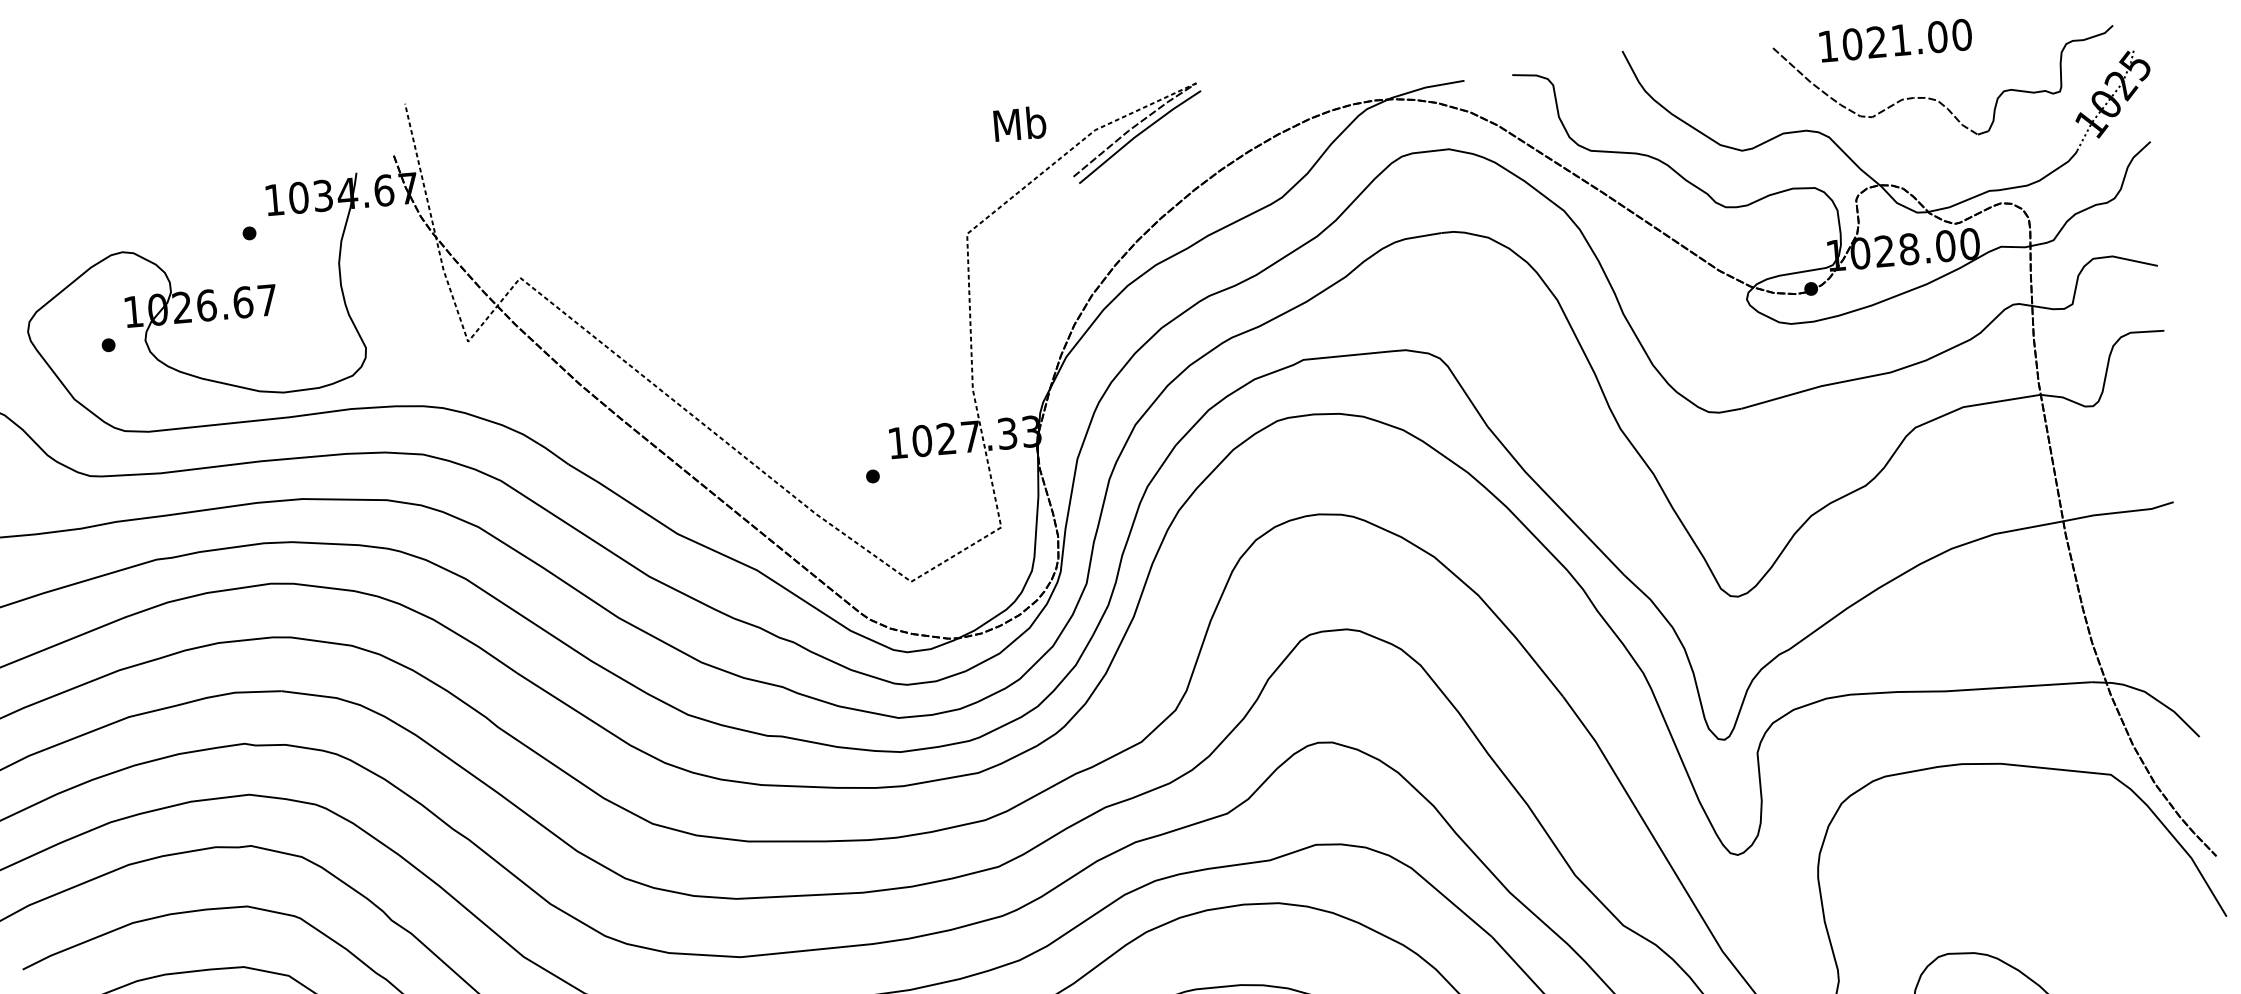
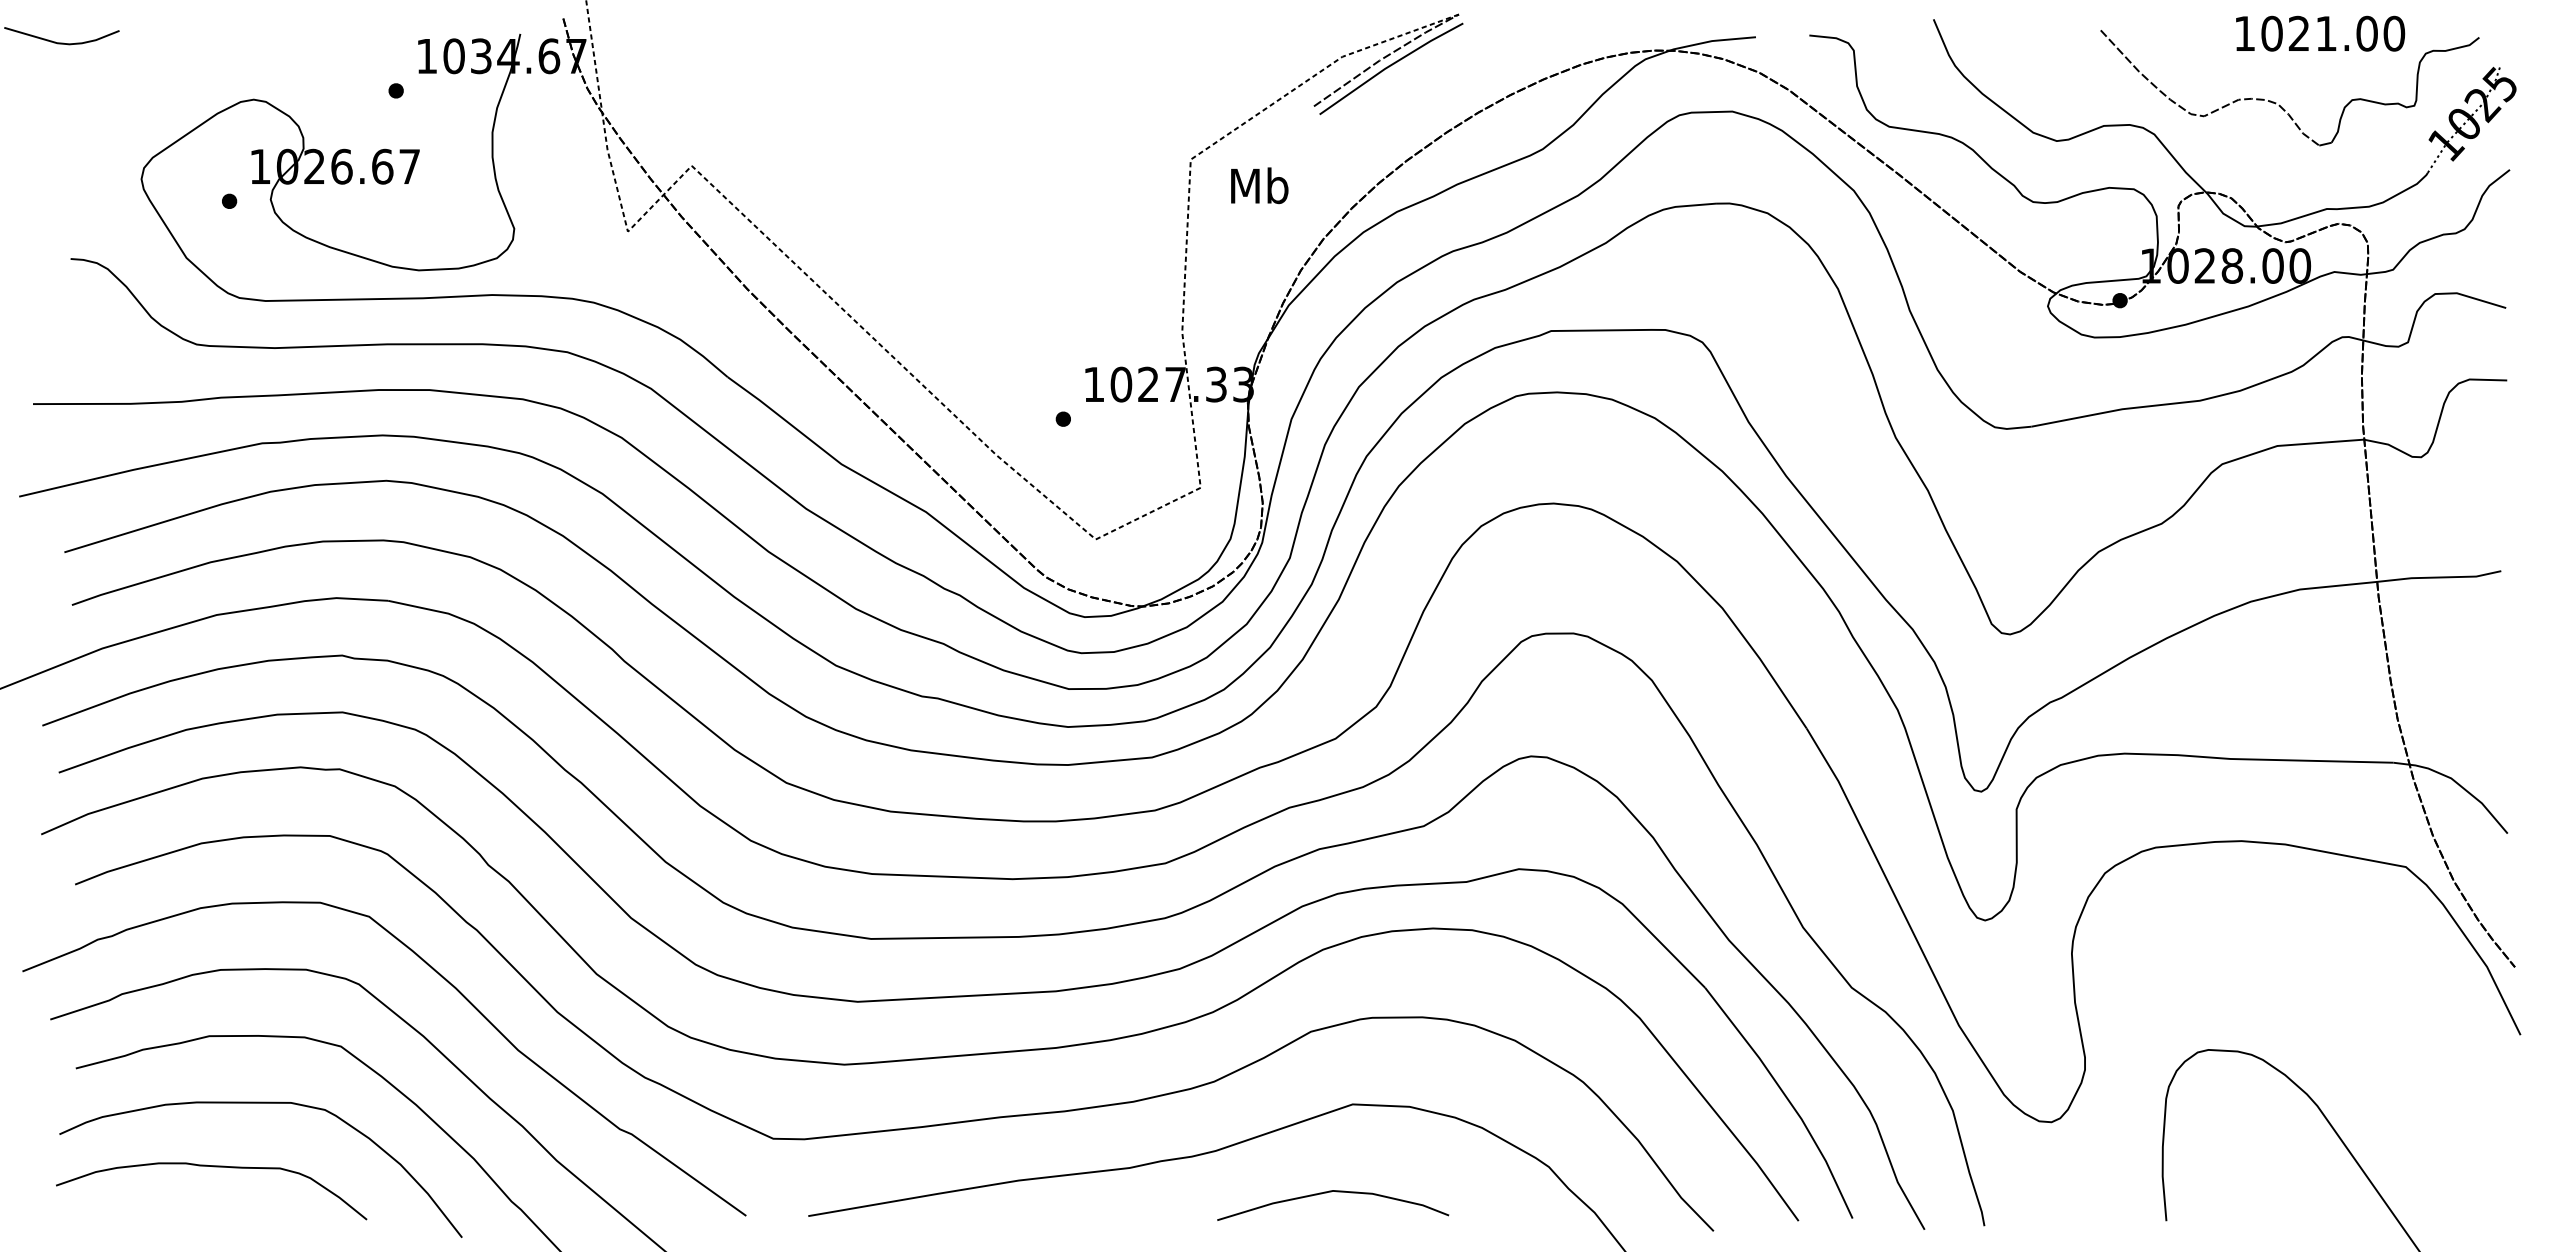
text: (1895, 40) -> (2320, 33), moved
text: (1019, 123) -> (1259, 185), moved

